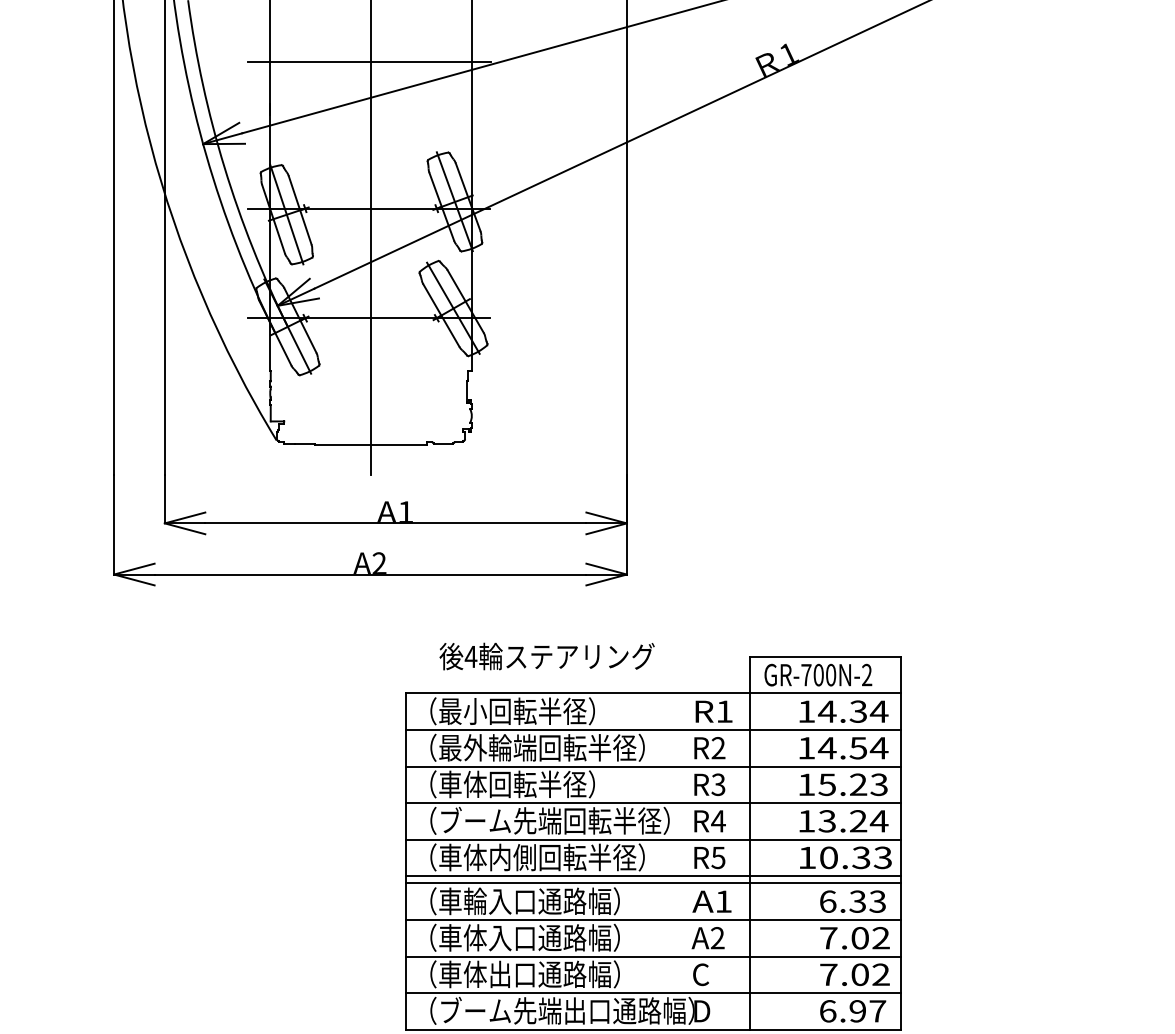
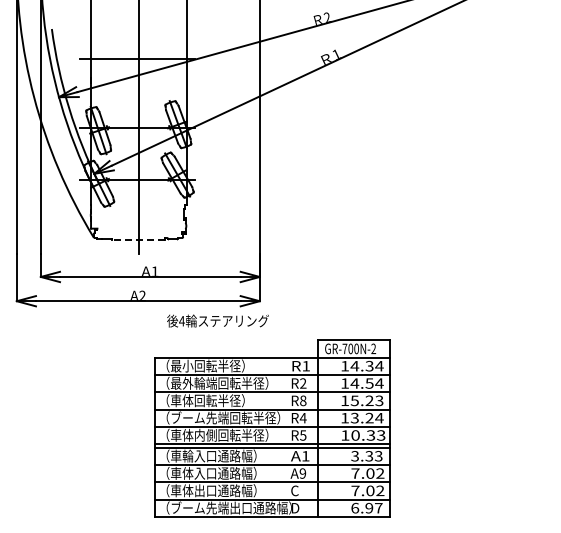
line: (370, 444) -> (138, 239), solid -> dashed
text: (545, 655) -> (217, 320), moved
text: (718, 784) -> (303, 400), R3 -> R8
text: (828, 902) -> (355, 456), 6.33 -> 3.33
text: (716, 938) -> (302, 473), A2 -> A9

